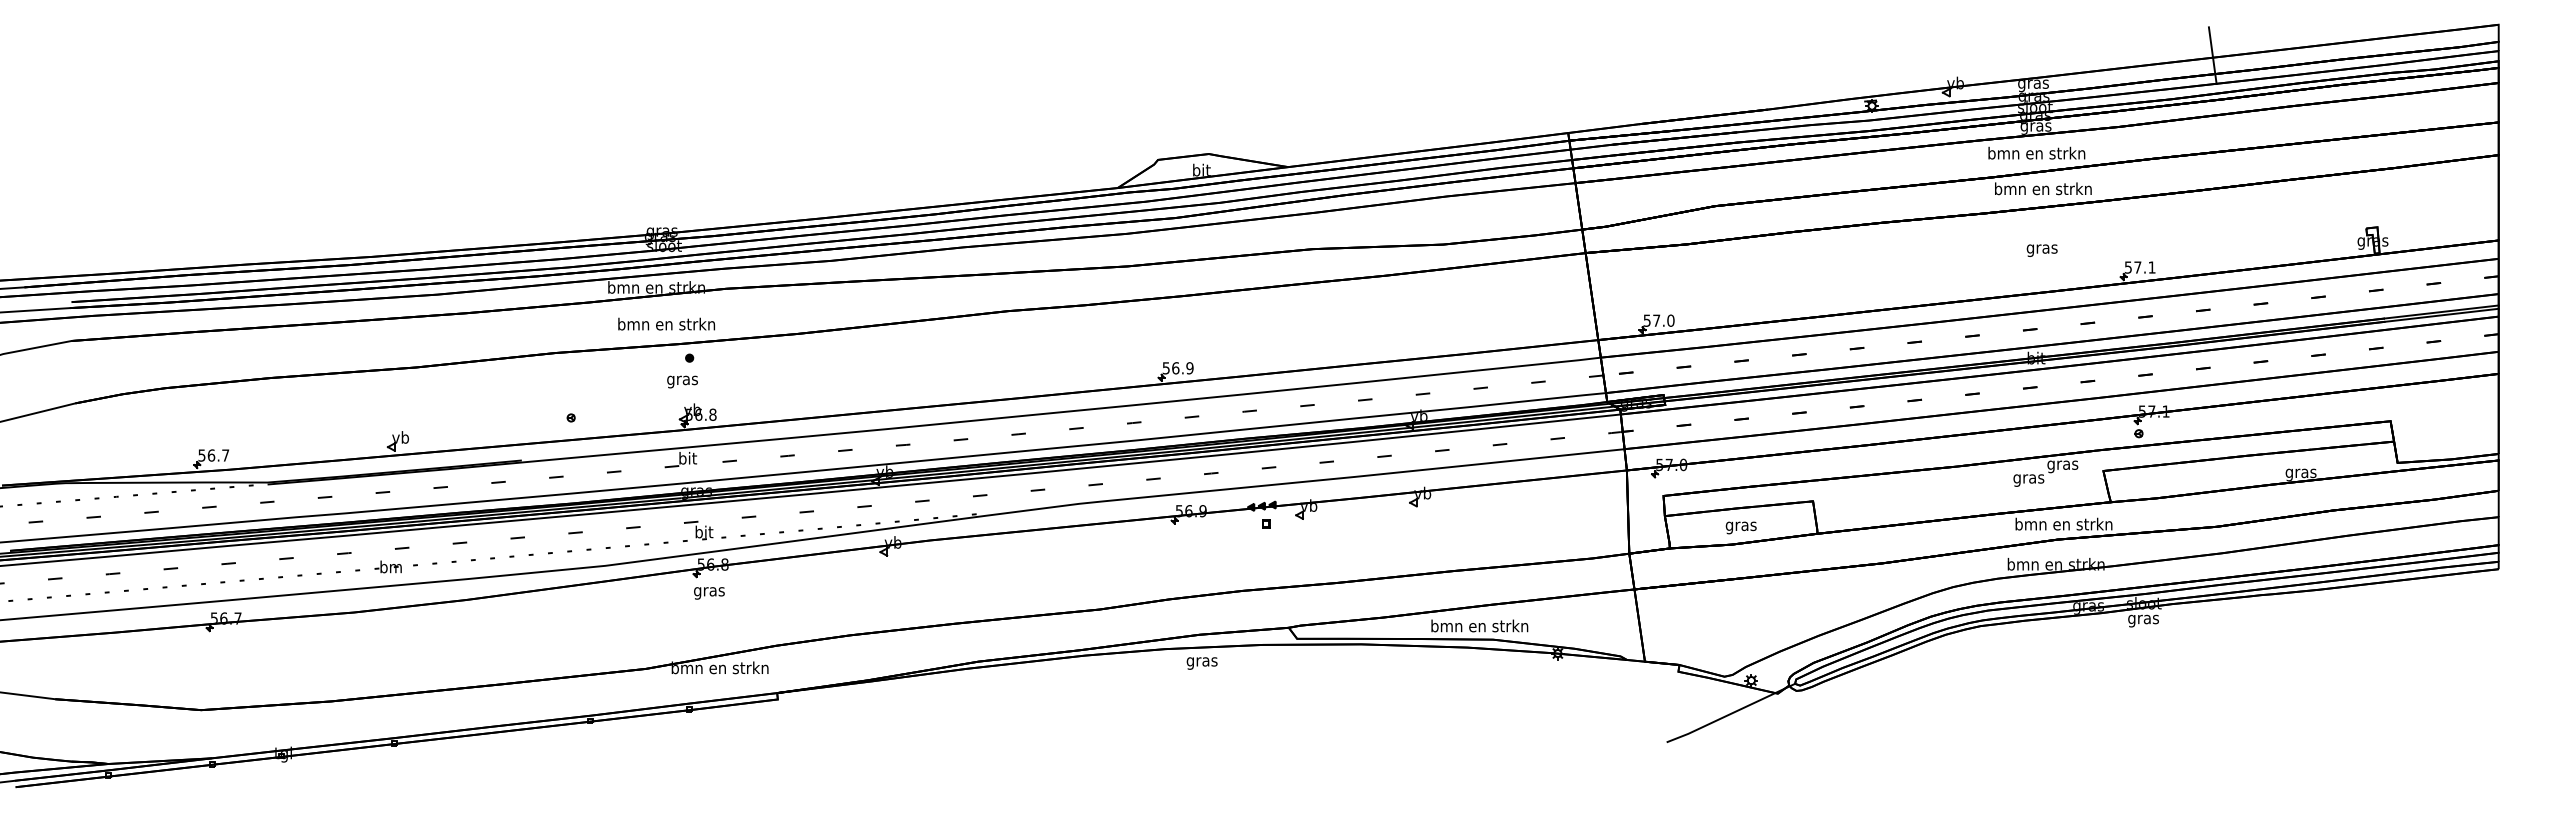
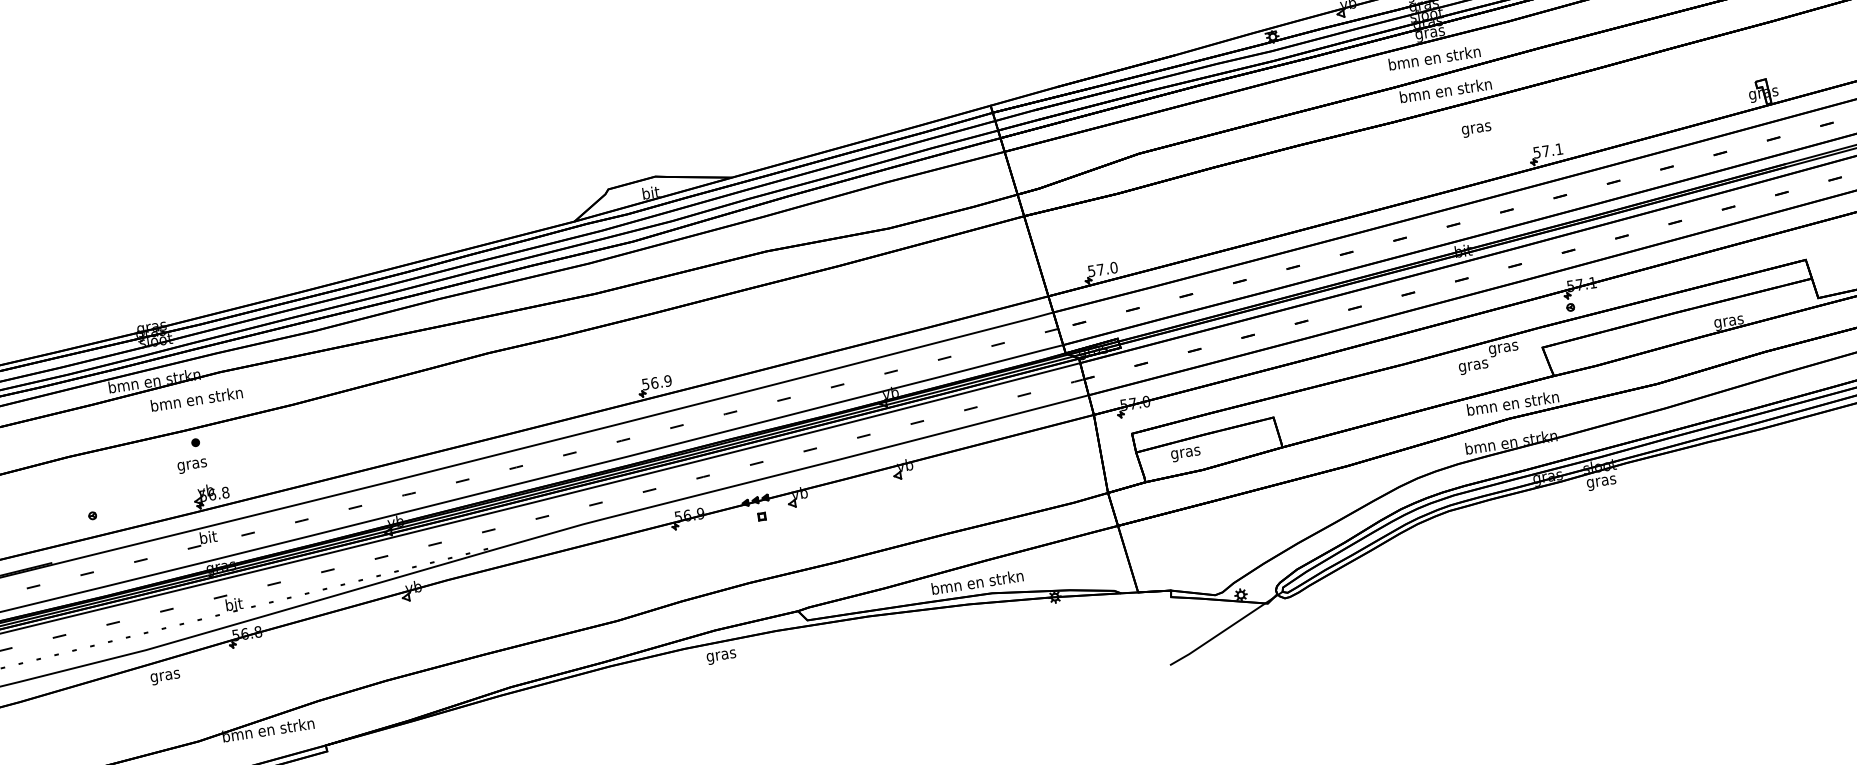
text: (2041, 250) -> (1476, 129), moved
text: (666, 323) -> (196, 398), moved
text: (1740, 527) -> (1185, 454), moved
text: (709, 593) -> (165, 677), moved

